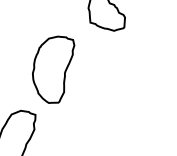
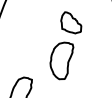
part: (52, 69) -> (61, 60), moved

